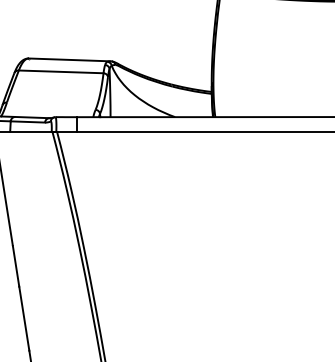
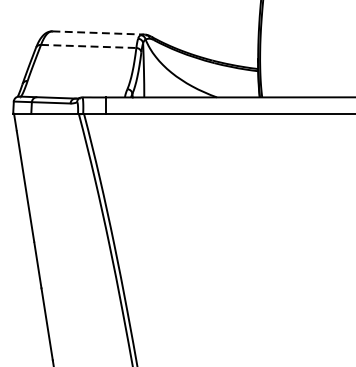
line: (69, 59) -> (98, 32), solid -> dashed
line: (61, 71) -> (89, 46), solid -> dashed

